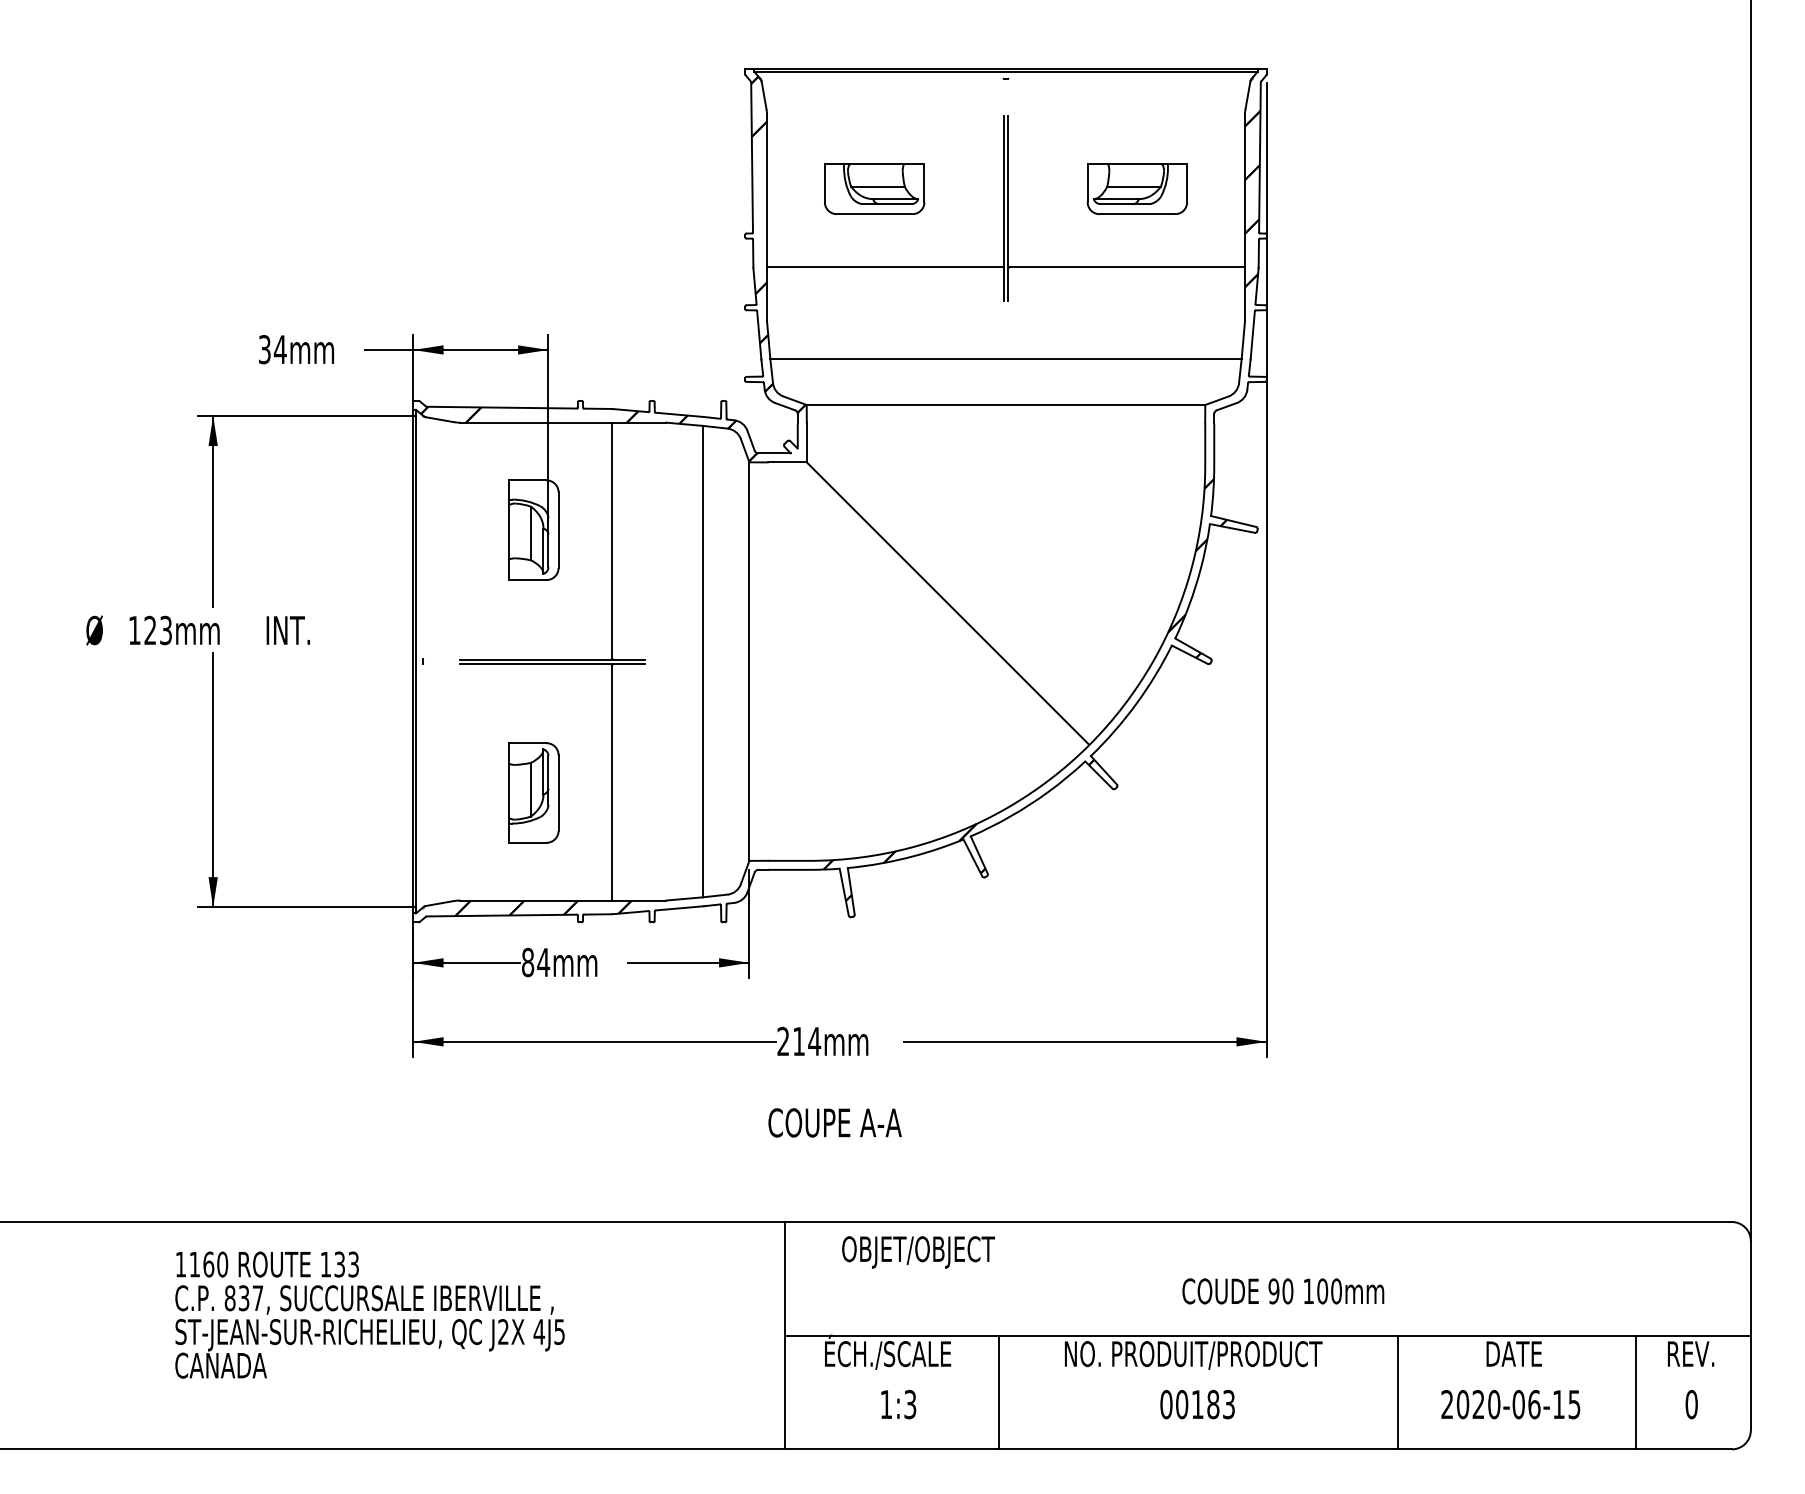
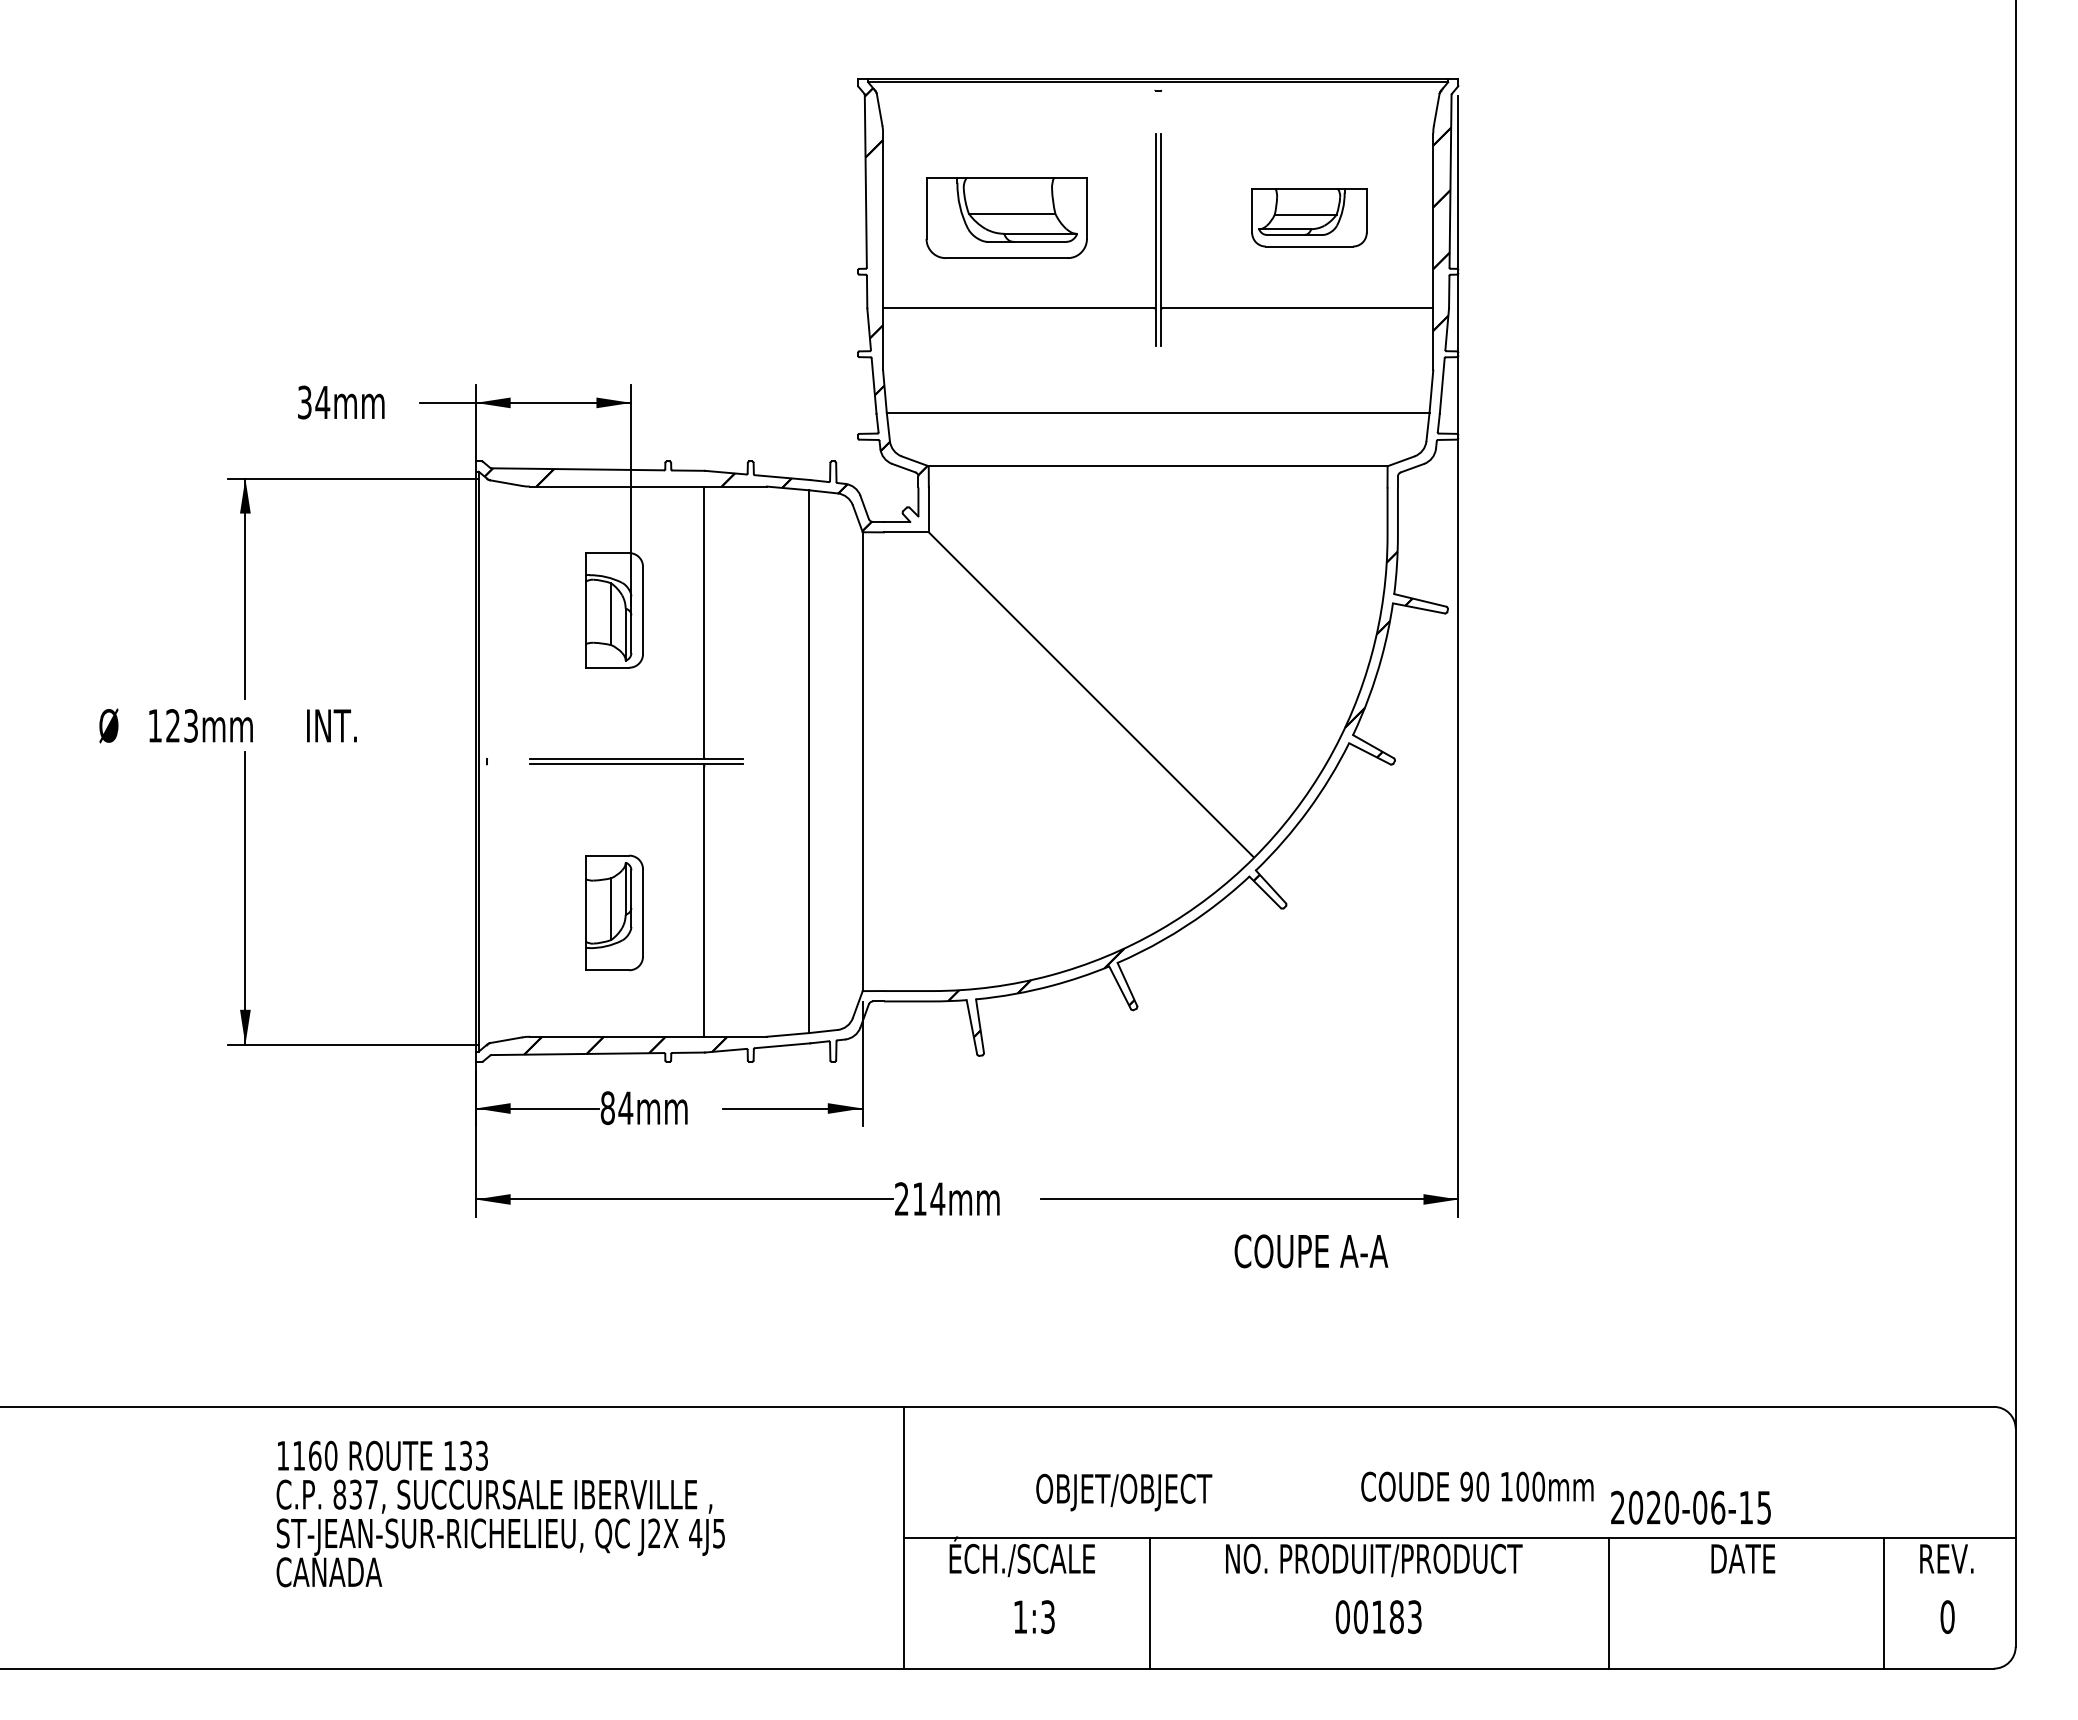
part: (874, 188) -> (1006, 216), size x1.4
text: (834, 1122) -> (1310, 1250), moved
text: (918, 1252) -> (1124, 1492), moved
text: (369, 1314) -> (500, 1513), moved
text: (1510, 1404) -> (1690, 1507), moved

